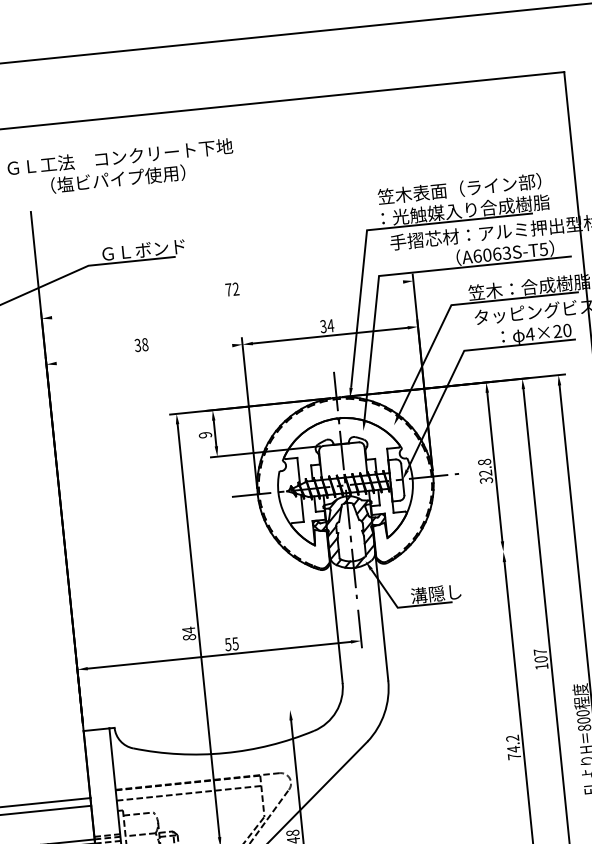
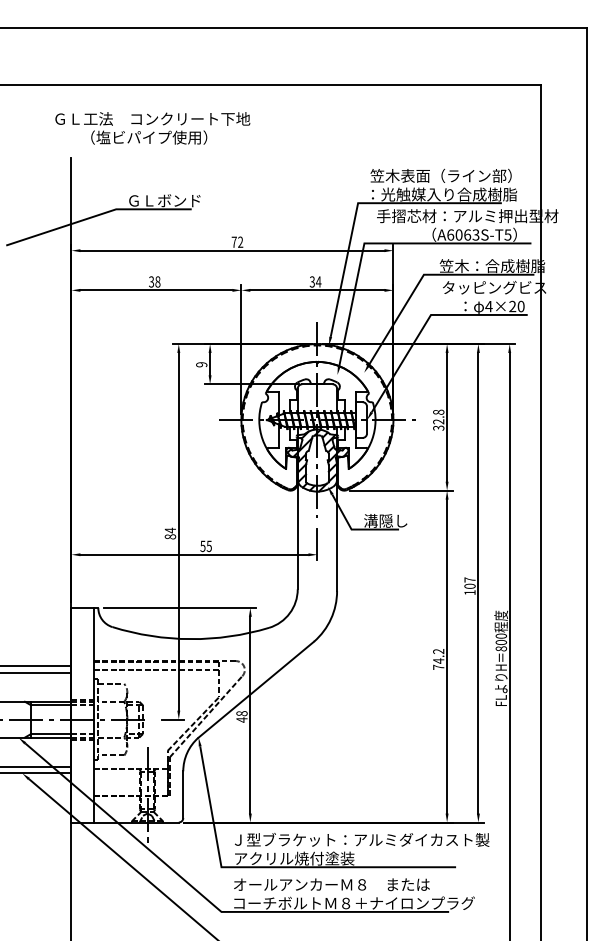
line: (227, 299) -> (232, 250), added
line: (144, 354) -> (156, 290), added
line: (449, 556) -> (400, 490), added
line: (208, 717) -> (179, 607), added

